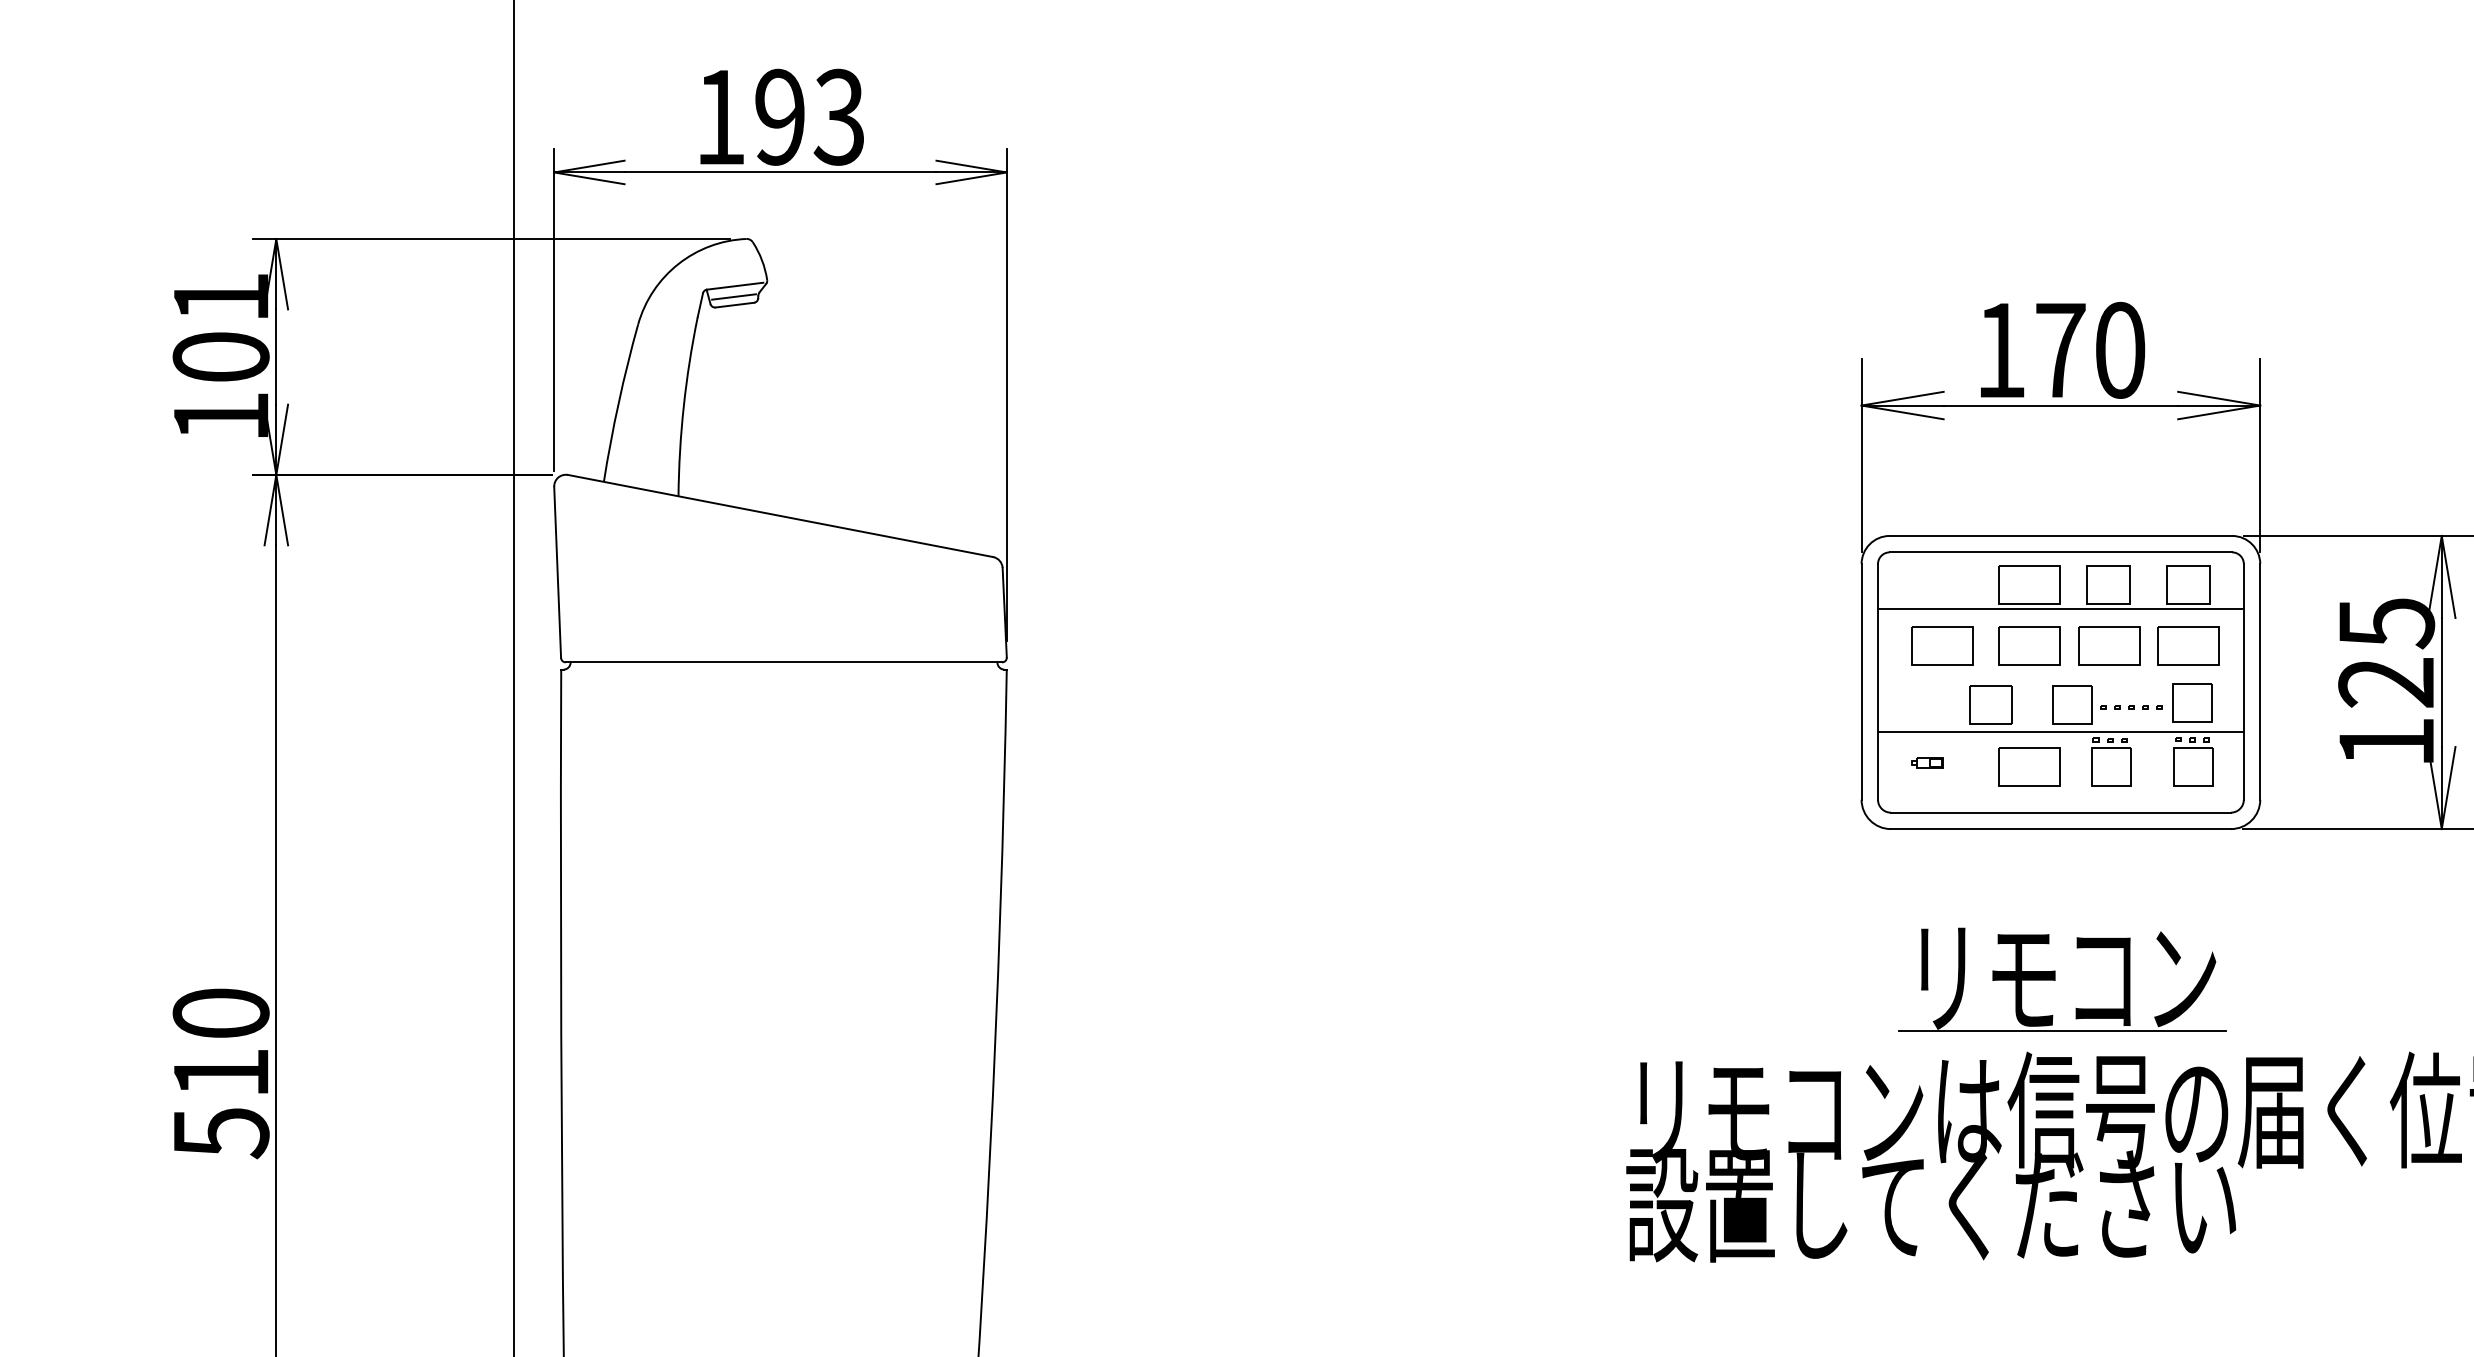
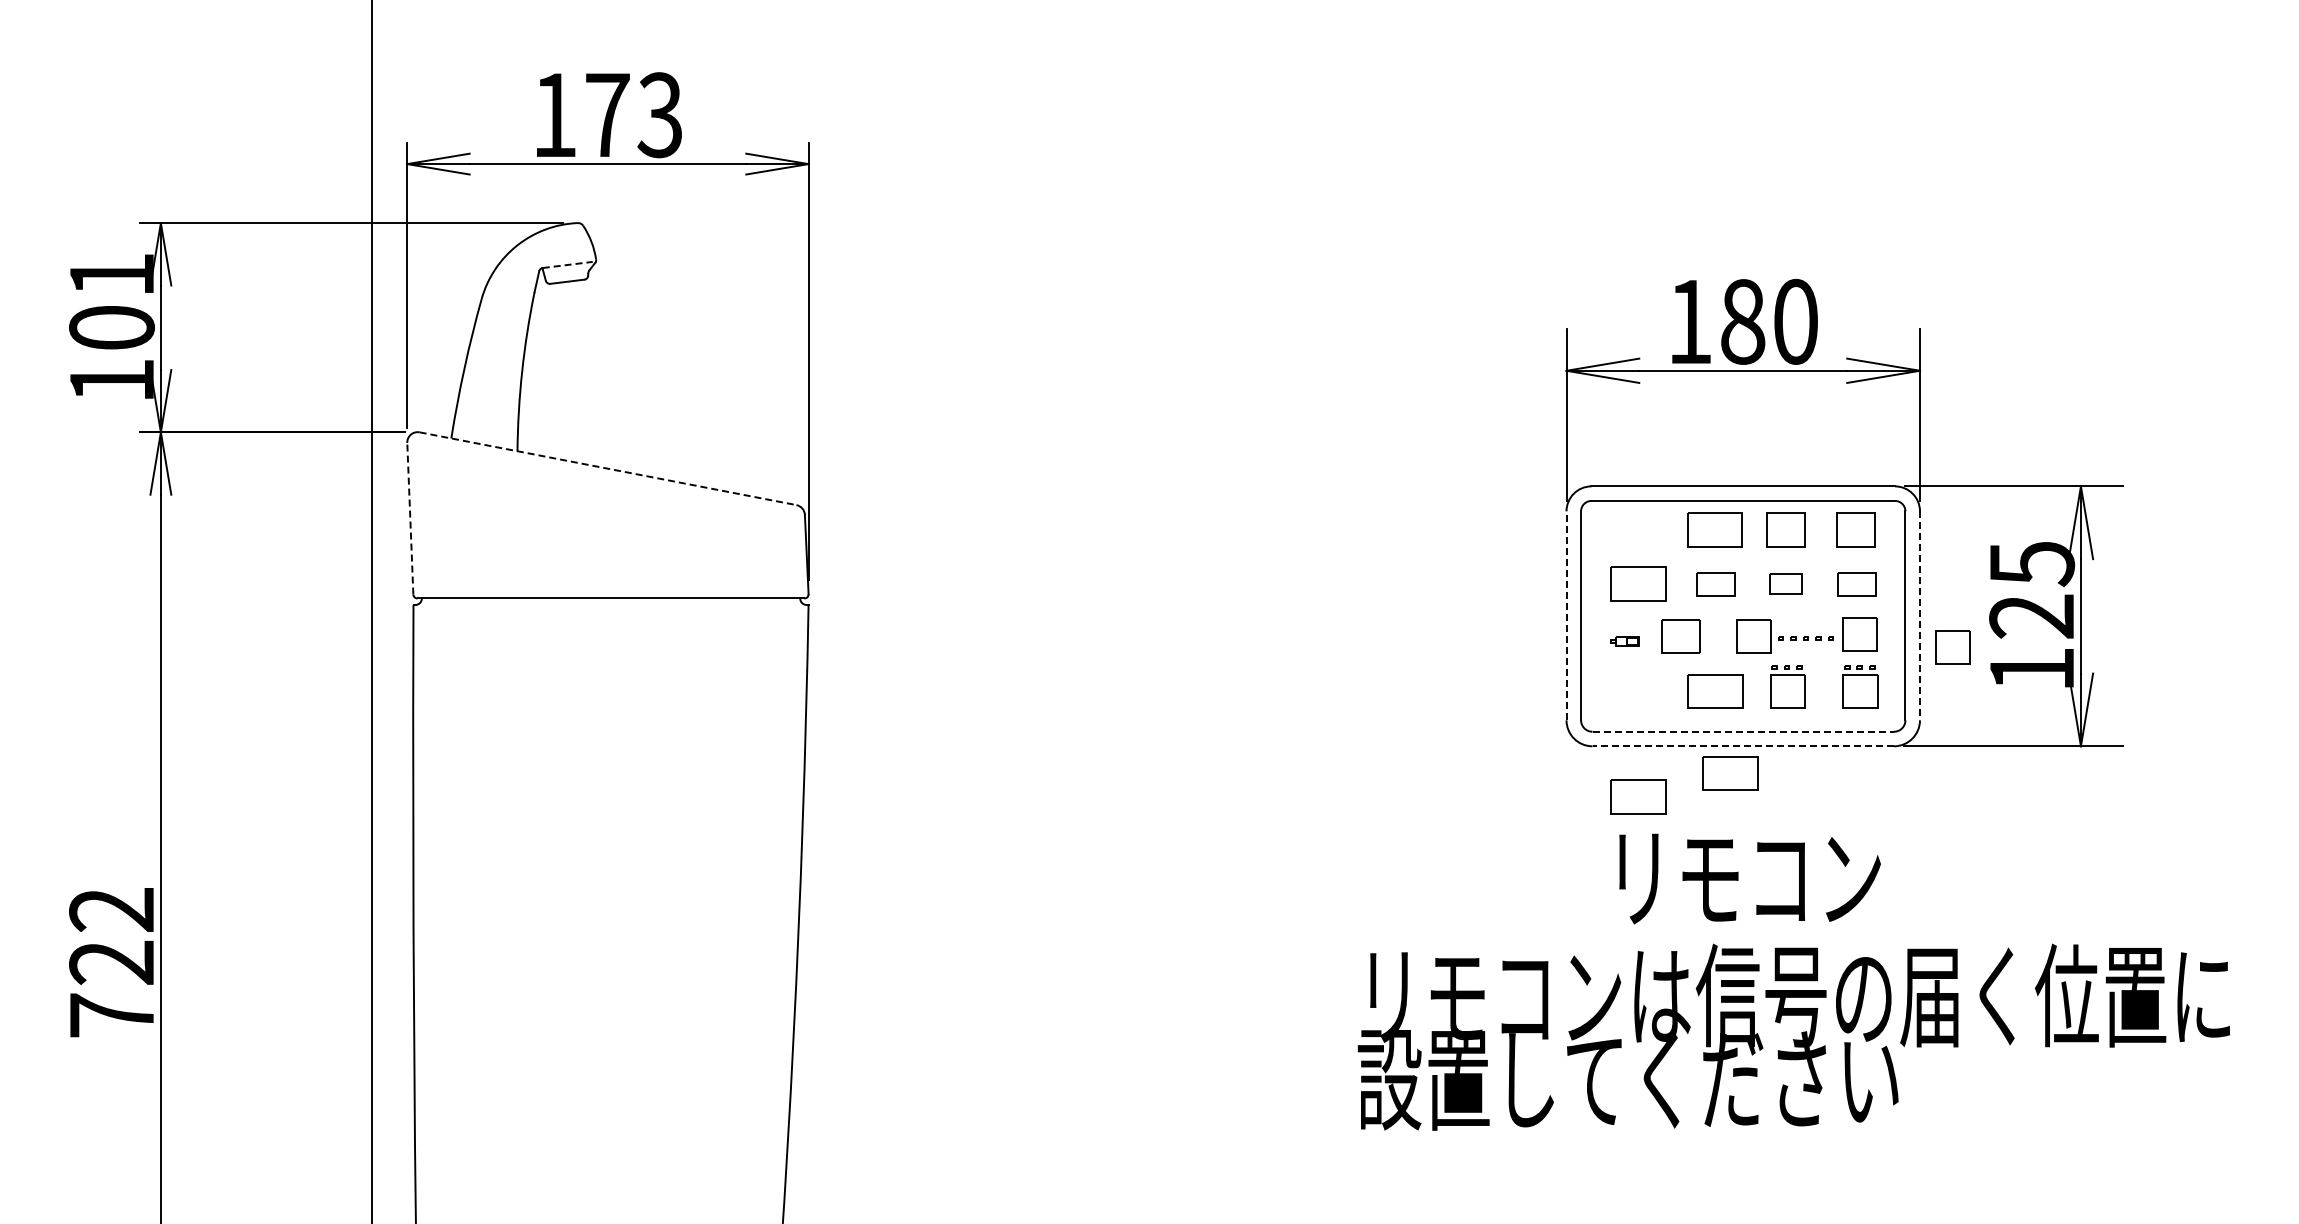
text: (780, 117) -> (607, 115), 193 -> 173
line: (736, 285) -> (568, 264), solid -> dashed
line: (733, 296) -> (566, 274), removed
text: (2061, 349) -> (1743, 321), 170 -> 180
line: (781, 515) -> (608, 468), solid -> dashed
line: (557, 572) -> (410, 518), solid -> dashed
line: (2061, 609) -> (1743, 551), removed
part: (2029, 646) -> (1715, 584), size x0.7
part: (2108, 646) -> (1785, 584), size x0.6
part: (2188, 646) -> (1856, 584), size x0.7
line: (1861, 681) -> (1566, 615), solid -> dashed
line: (2260, 682) -> (1920, 616), solid -> dashed
part: (2296, 717) -> (1952, 647), added
line: (2061, 731) -> (1743, 659), removed
part: (1926, 762) -> (1624, 641), moved
line: (2061, 812) -> (1743, 731), solid -> dashed
line: (2061, 829) -> (1743, 746), solid -> dashed
part: (2046, 859) -> (1730, 773), added
part: (1942, 885) -> (1638, 796), added
line: (2062, 1031) -> (1744, 925), removed
text: (220, 1072) -> (111, 962), 510 -> 722

